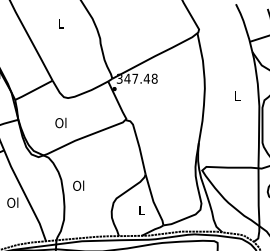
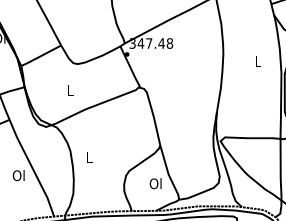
text: (60, 122) -> (69, 90), Ol -> L
text: (78, 185) -> (88, 157), Ol -> L
text: (140, 210) -> (154, 183), L -> Ol

